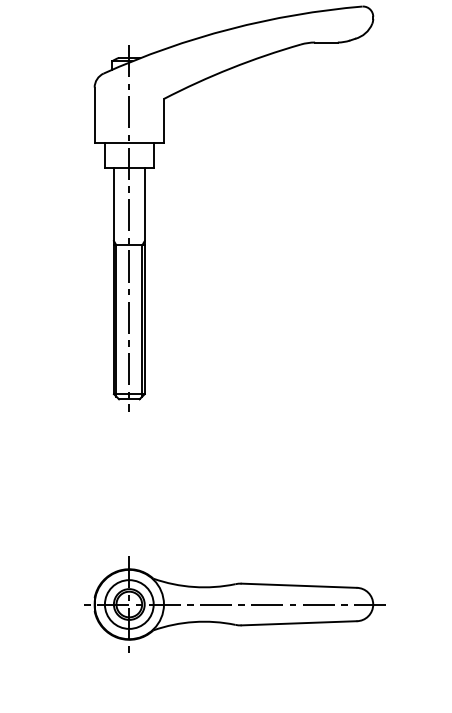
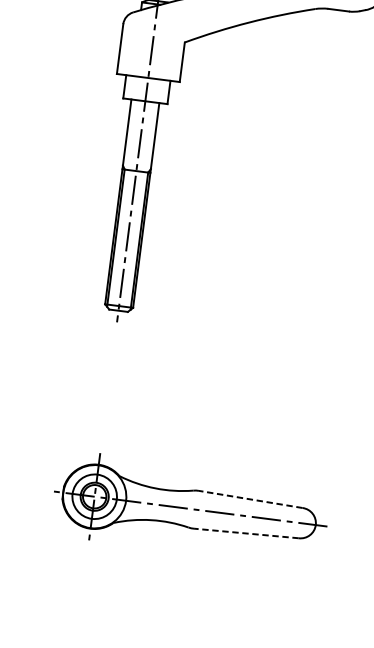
line: (299, 585) -> (251, 499), solid -> dashed
line: (299, 623) -> (246, 533), solid -> dashed

